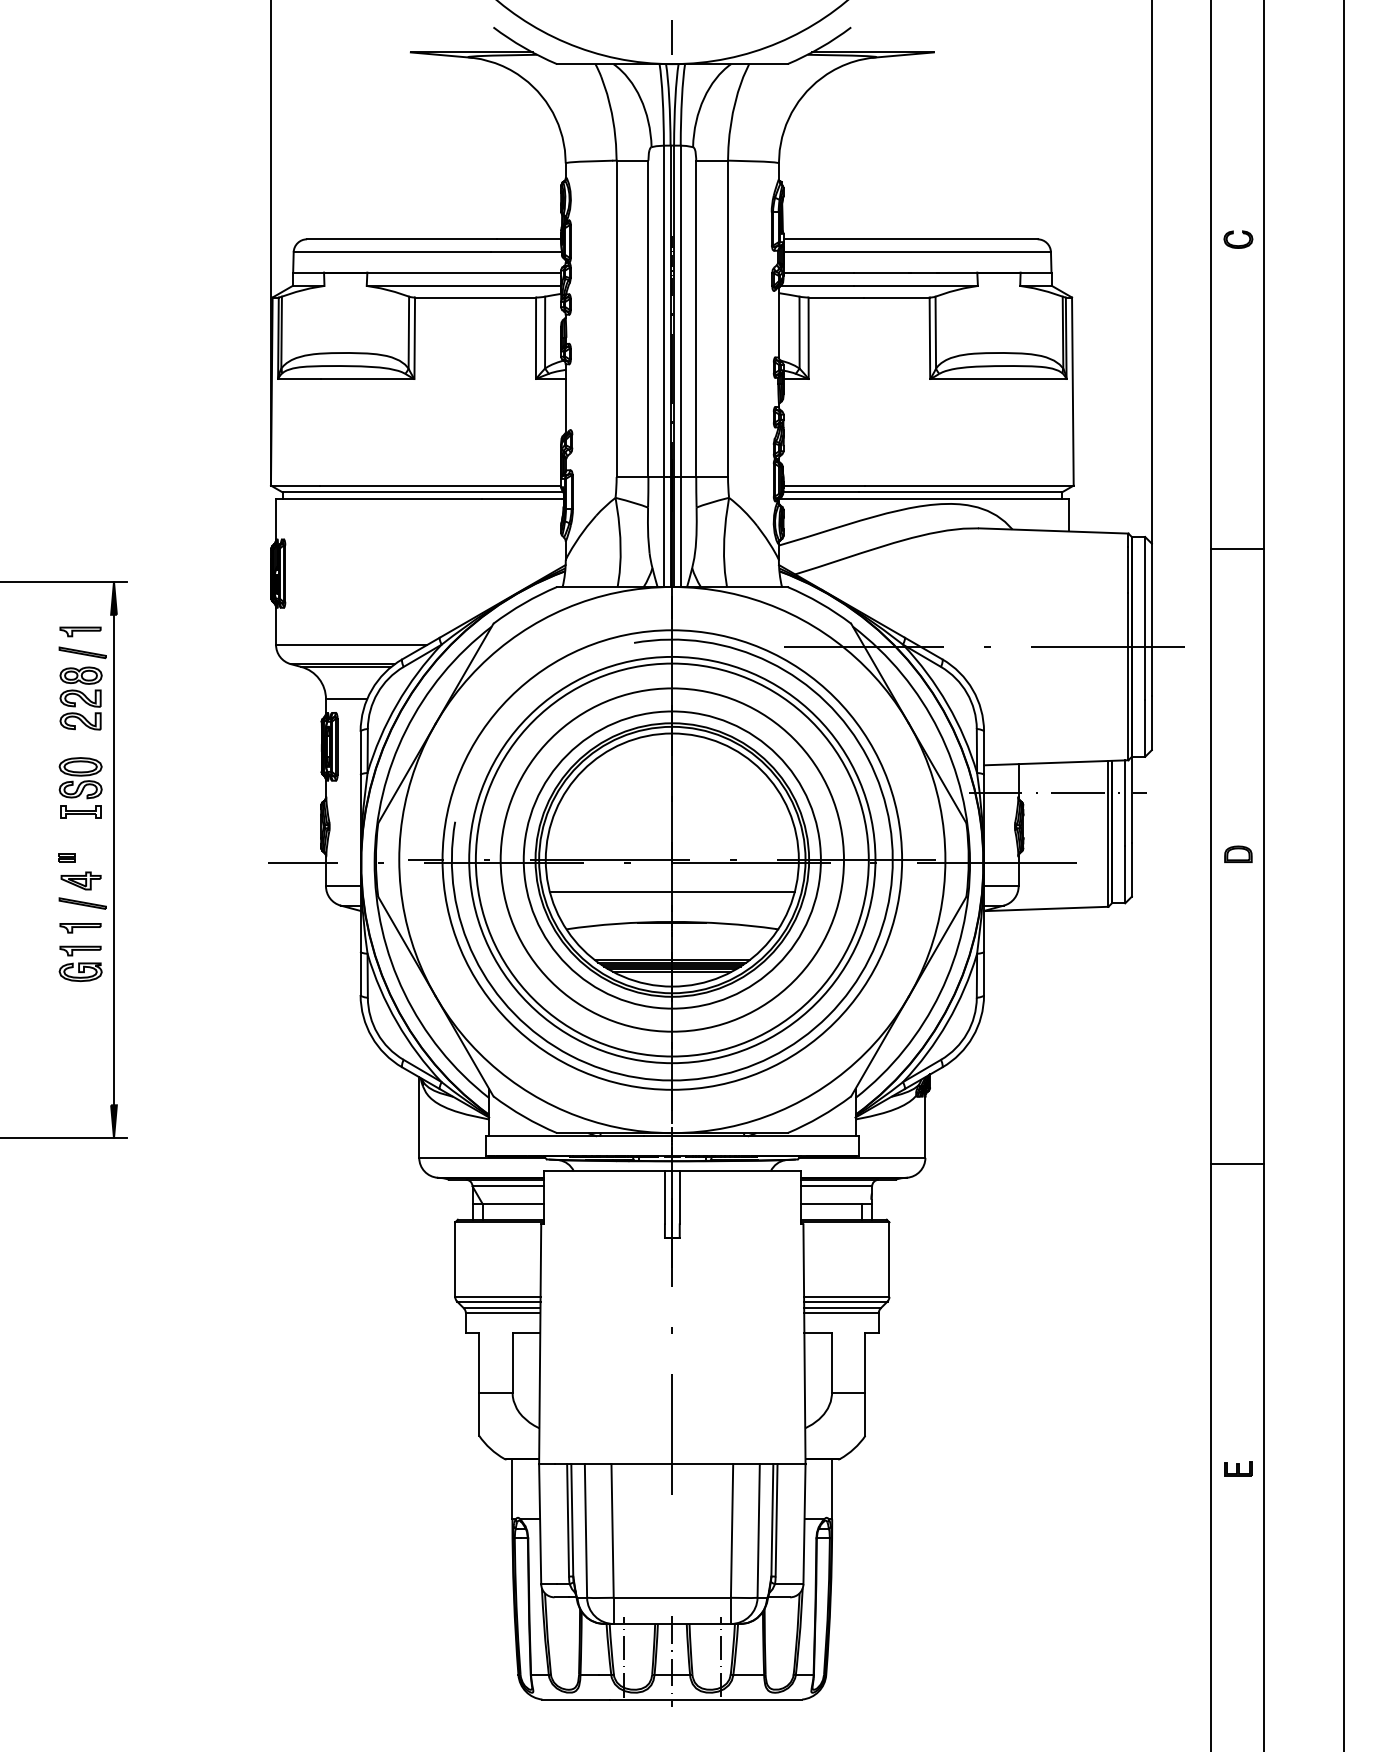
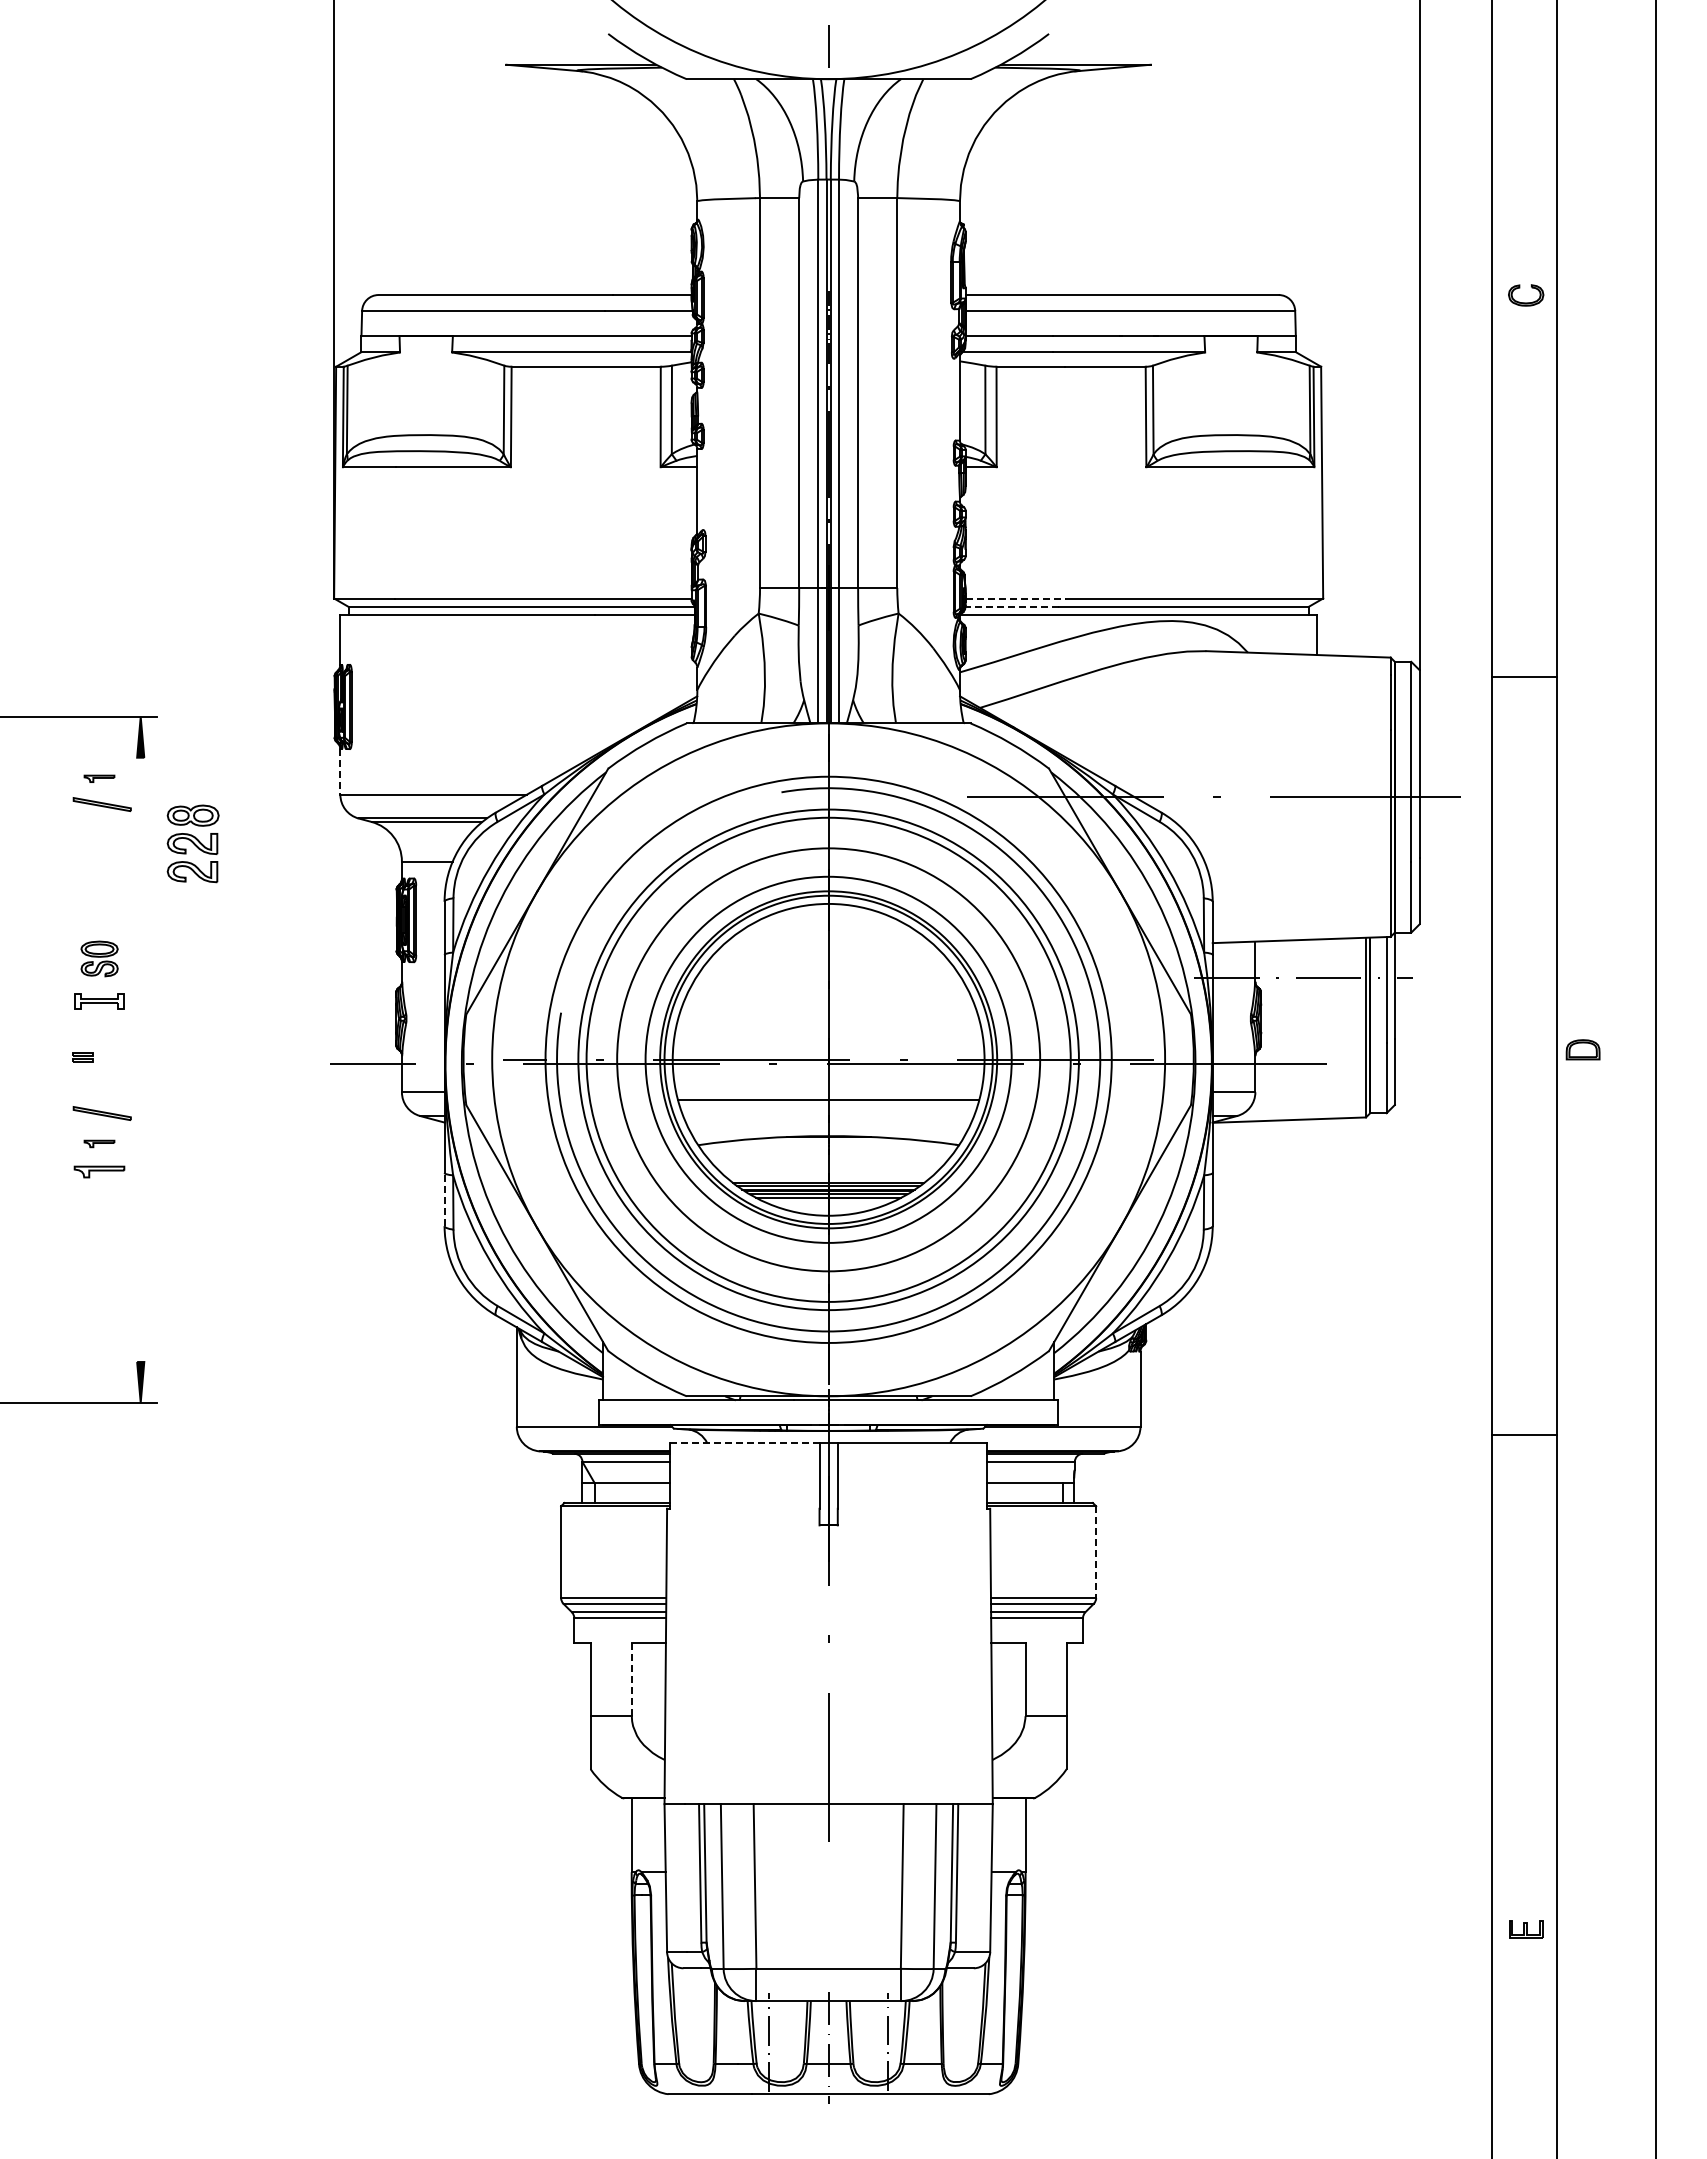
line: (824, 485) -> (1016, 598), solid -> dashed
line: (821, 492) -> (1012, 606), solid -> dashed
line: (276, 626) -> (340, 771), solid -> dashed
part: (80, 631) -> (99, 778), size x0.6
part: (80, 698) -> (192, 843), moved
part: (80, 777) -> (99, 958), size x0.7
part: (1237, 854) -> (1582, 1049), moved
line: (113, 859) -> (140, 1059), removed
part: (81, 880) -> (100, 1085), removed
part: (80, 927) -> (99, 1143), size x0.6
part: (80, 971) -> (99, 1197), removed
line: (360, 973) -> (444, 1199), solid -> dashed
line: (604, 1171) -> (745, 1443), solid -> dashed
line: (889, 1259) -> (1096, 1552), solid -> dashed
line: (512, 1362) -> (631, 1679), solid -> dashed
part: (1238, 1469) -> (1526, 1929), moved

